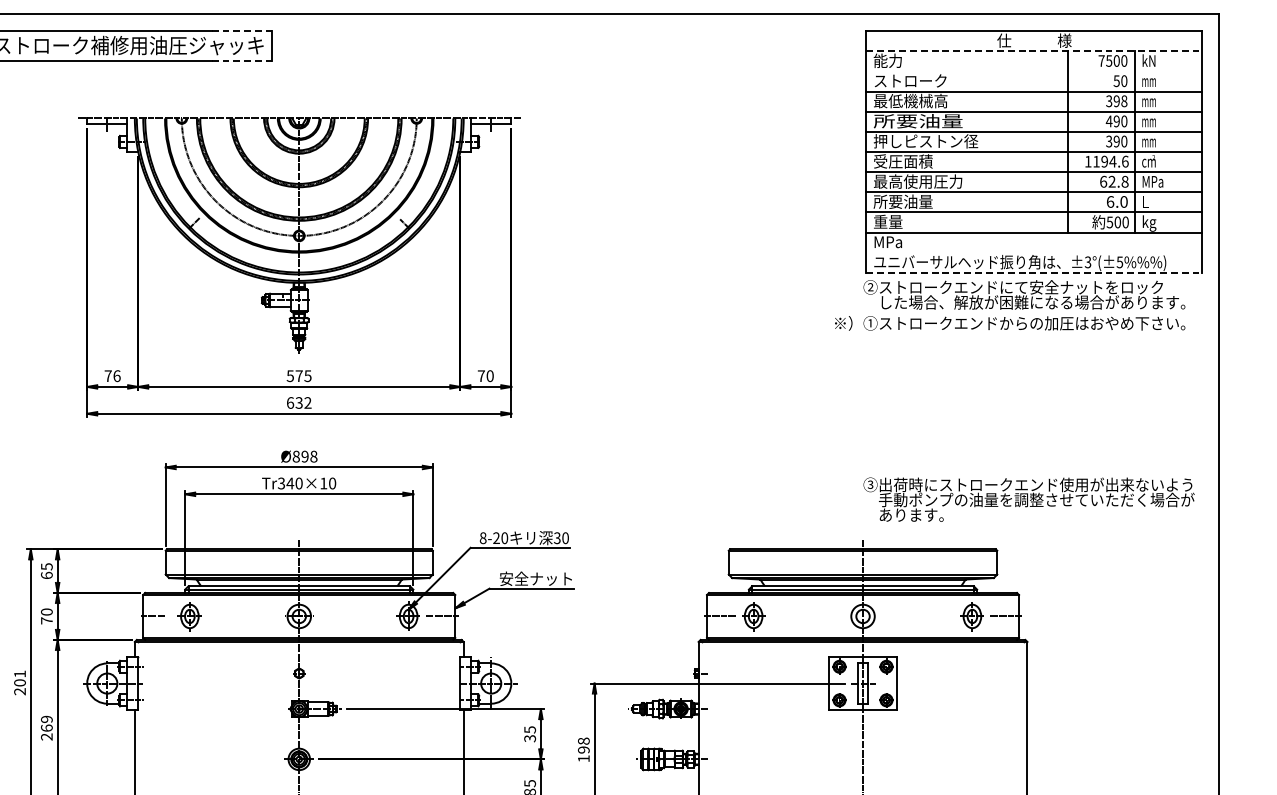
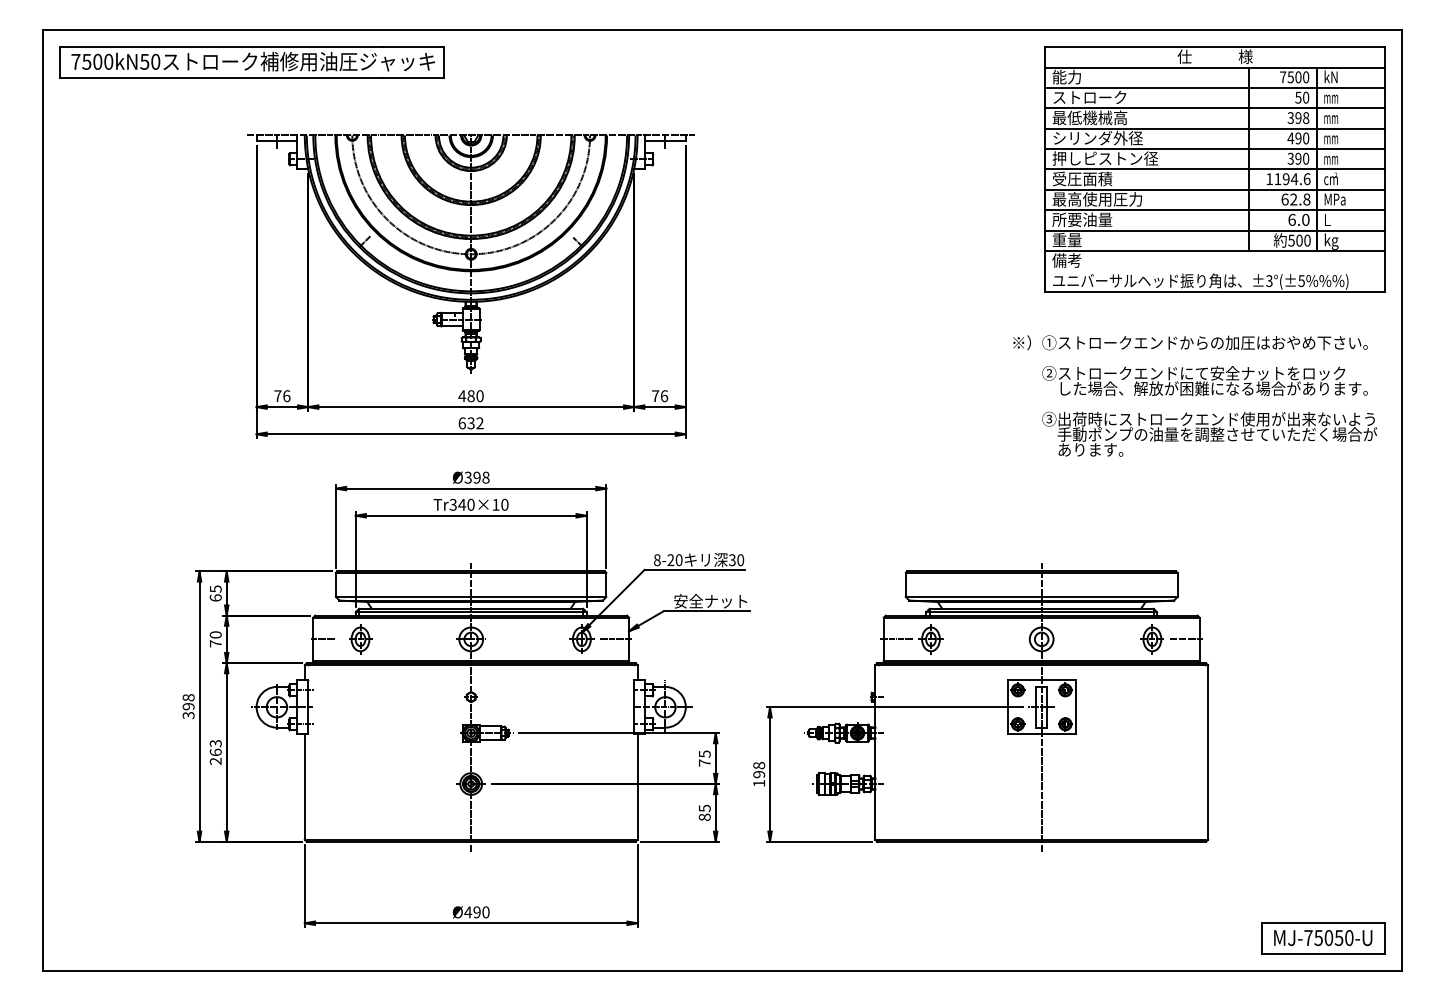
line: (242, 31) -> (413, 47), dashed -> solid
line: (1033, 51) -> (1214, 67), dashed -> solid
line: (242, 61) -> (413, 77), dashed -> solid
line: (1033, 71) -> (1214, 87), added
text: (918, 120) -> (1097, 137), 所要油量 -> シリンダ外径
text: (887, 242) -> (1066, 260), MPa -> 備考
line: (1033, 272) -> (1214, 291), dashed -> solid
text: (1023, 294) -> (1204, 380), moved
text: (490, 375) -> (664, 395), 70 -> 76
text: (298, 376) -> (470, 396), 575 -> 480
text: (295, 456) -> (467, 477), Ø898 -> Ø398
text: (1028, 498) -> (1209, 433), moved
text: (19, 682) -> (188, 706), 201 -> 398
text: (46, 719) -> (215, 743), 269 -> 263
text: (529, 738) -> (704, 762), 35 -> 75

